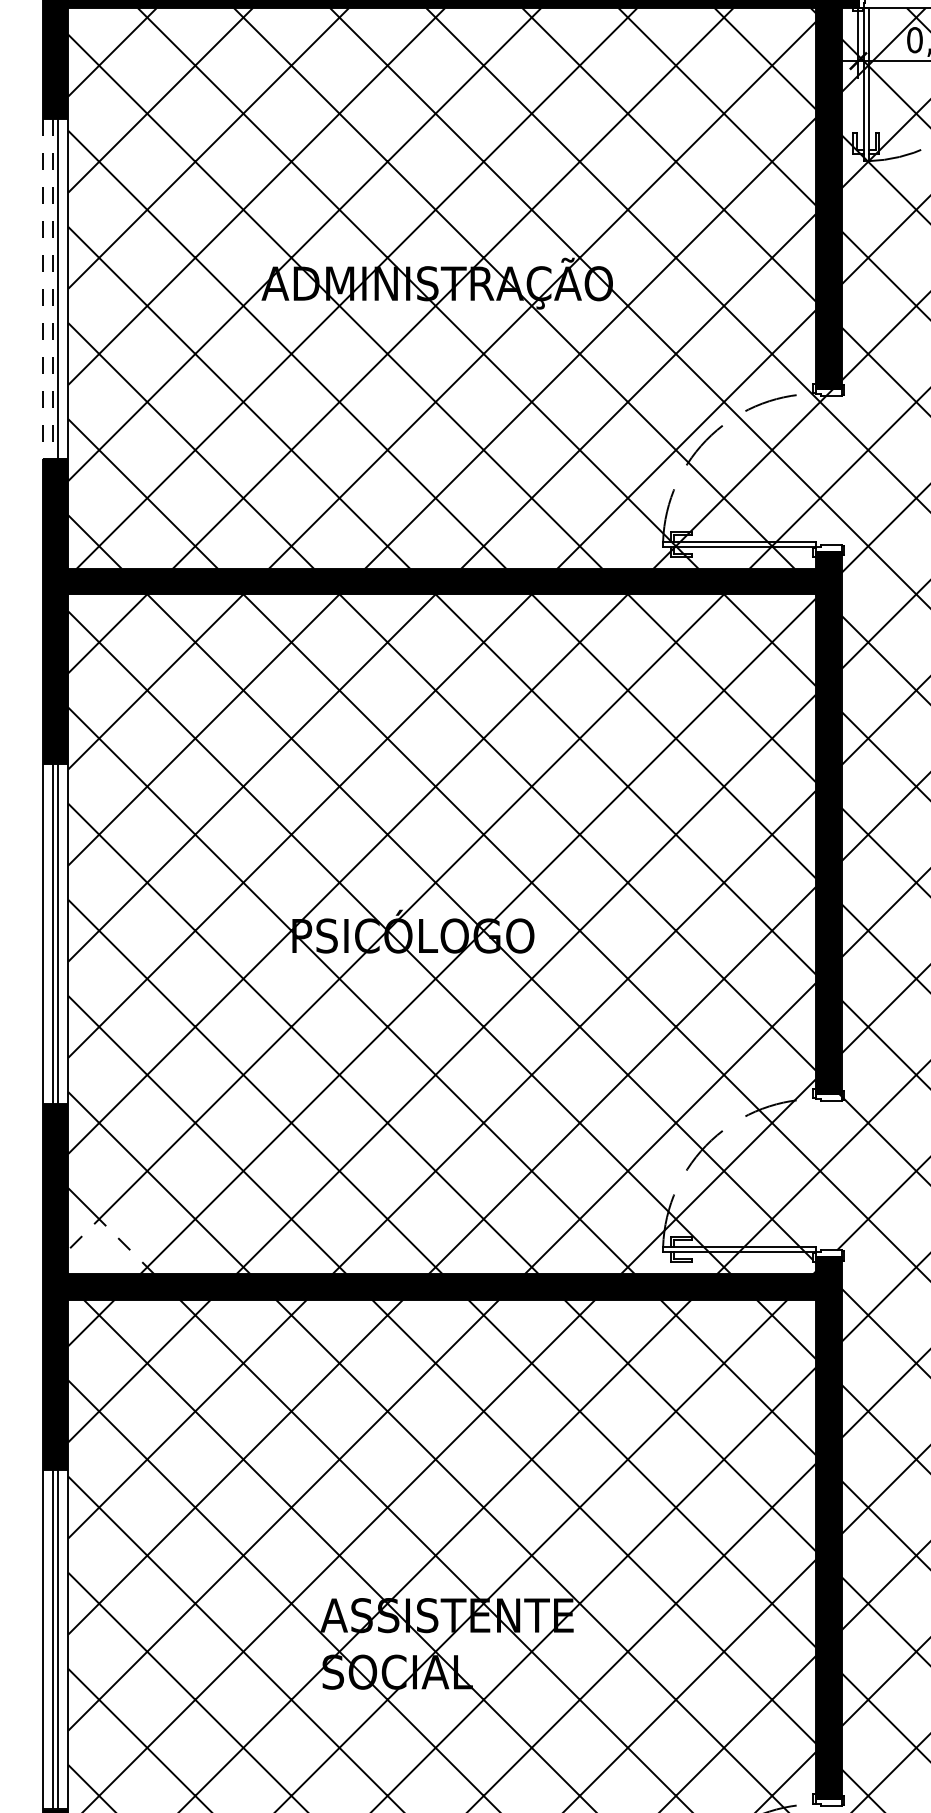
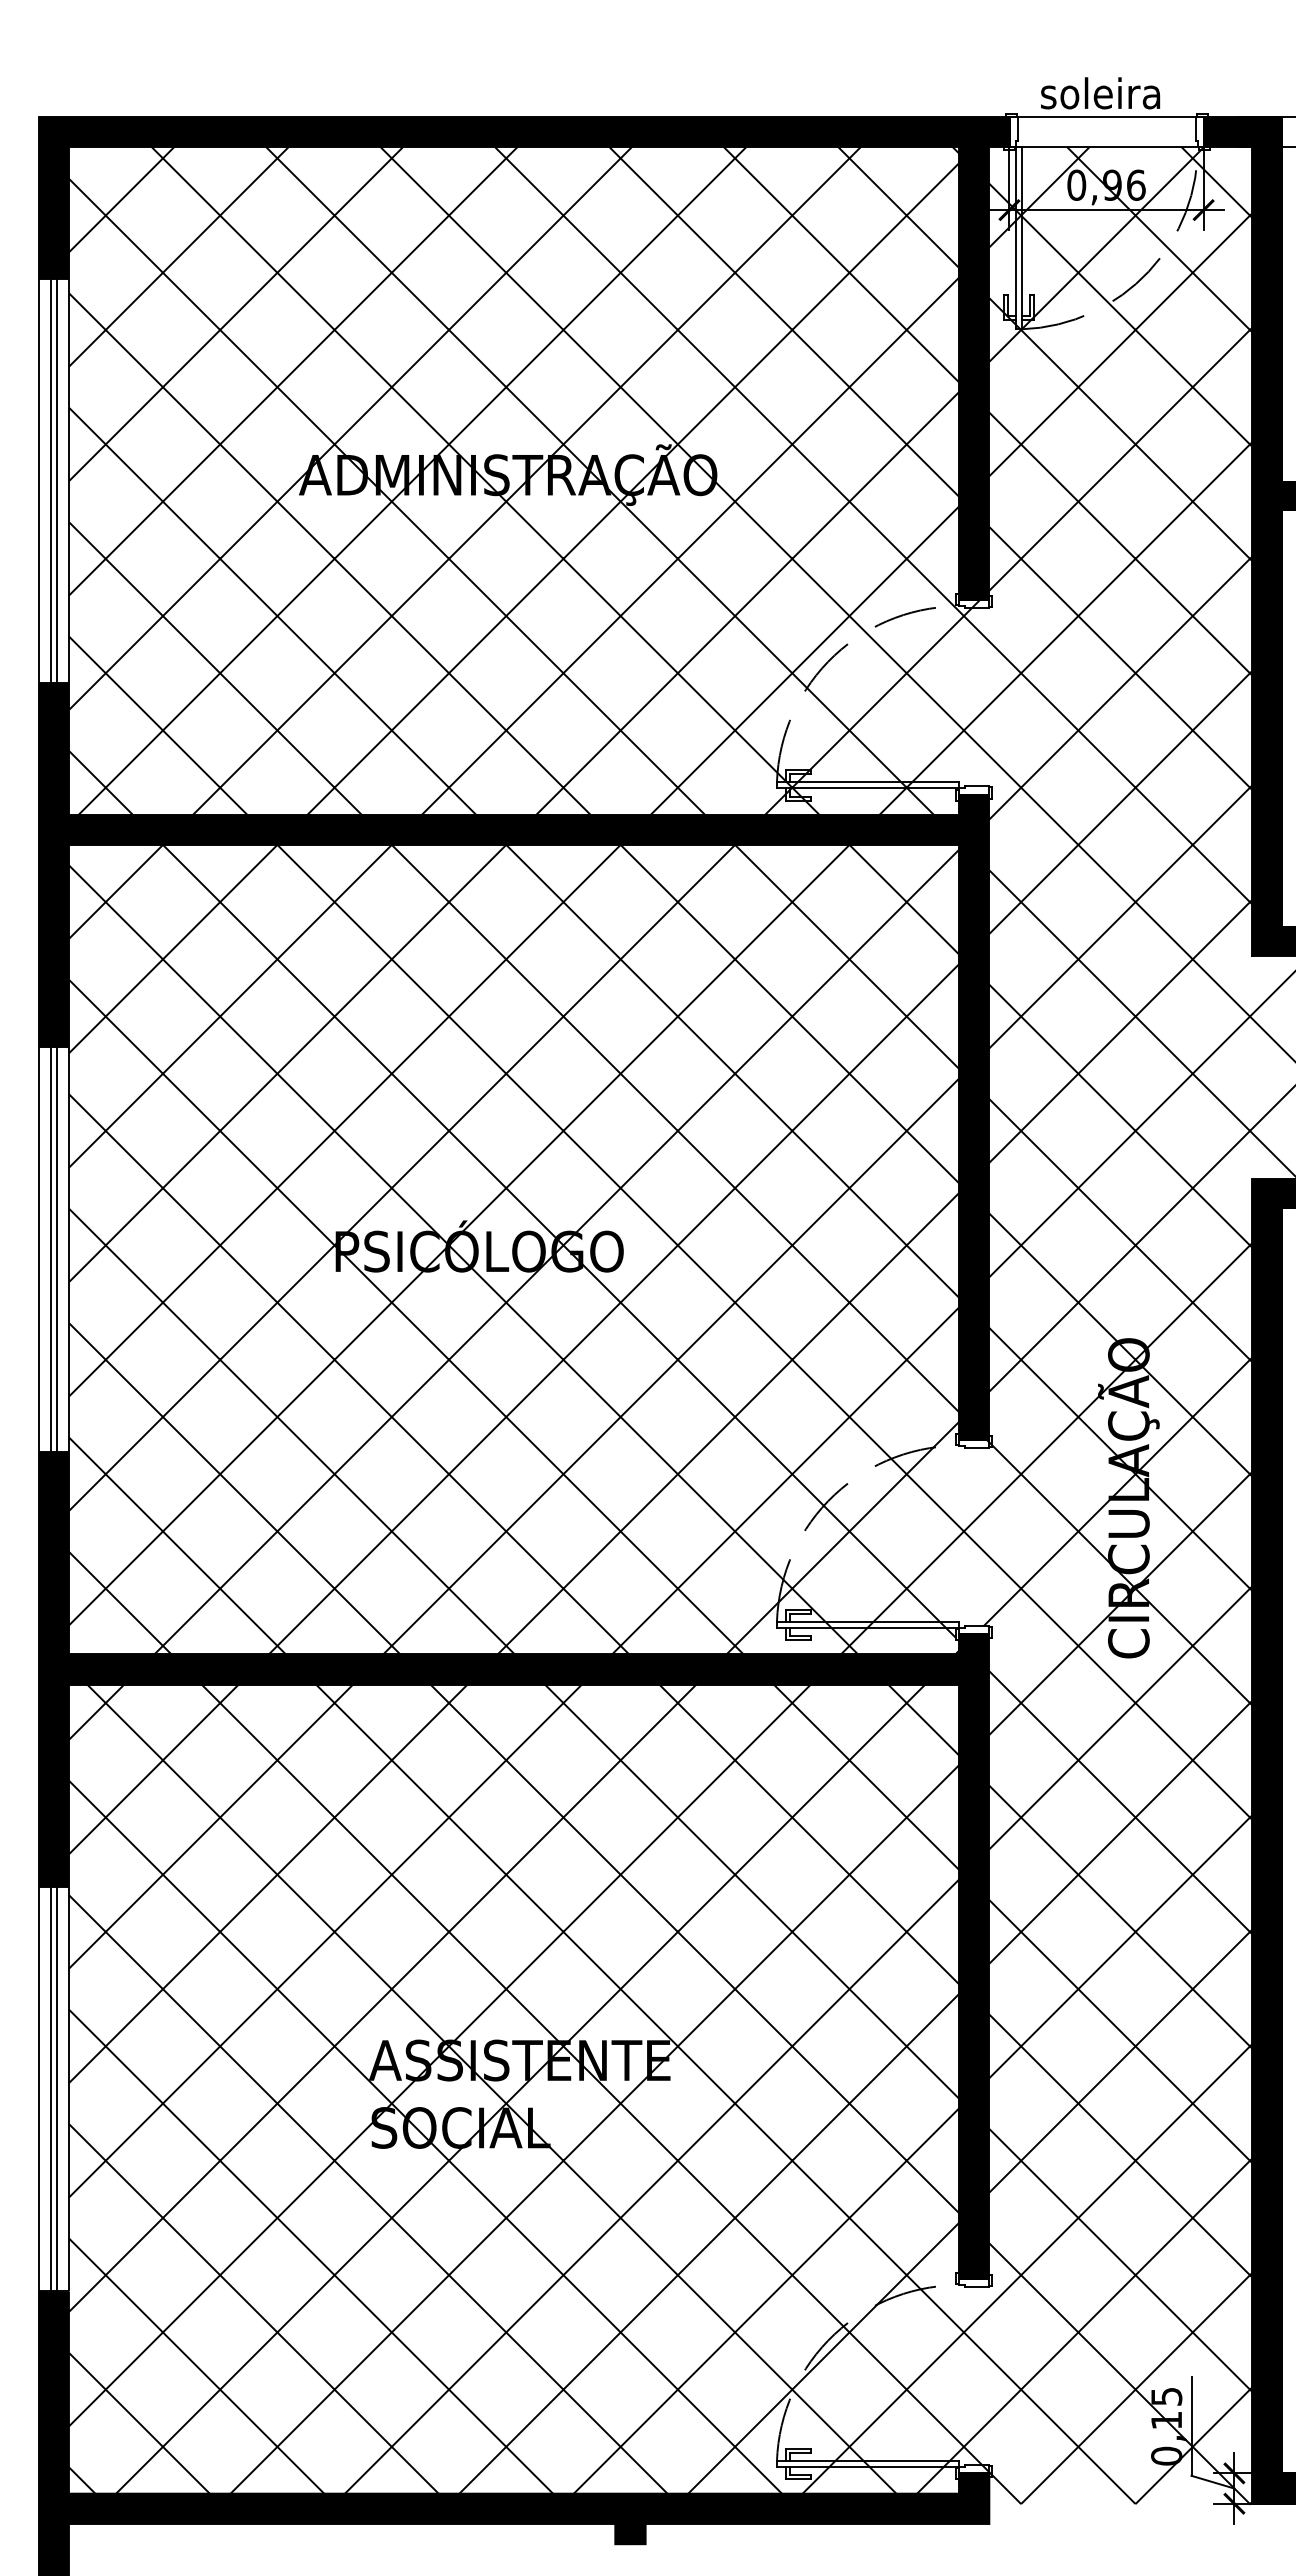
line: (42, 289) -> (38, 481), dashed -> solid
line: (52, 289) -> (50, 481), dashed -> solid
line: (110, 1230) -> (119, 1602), dashed -> solid

